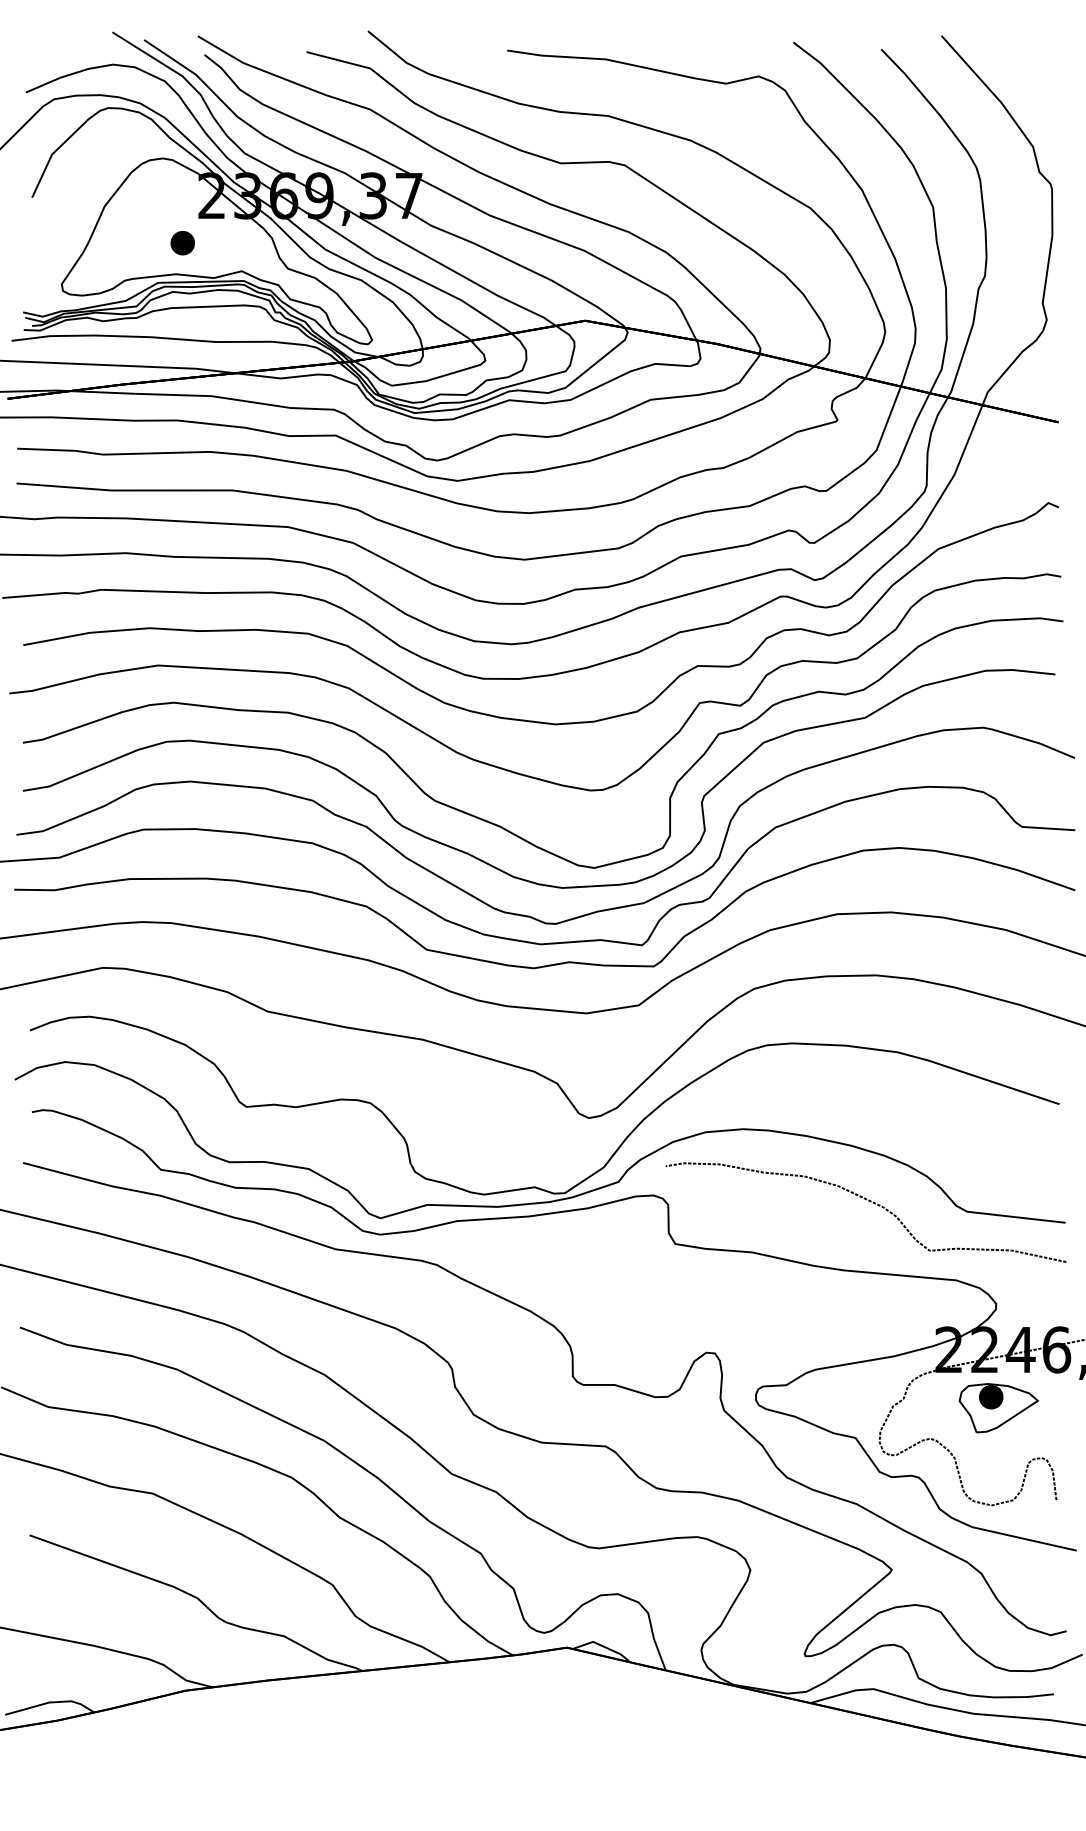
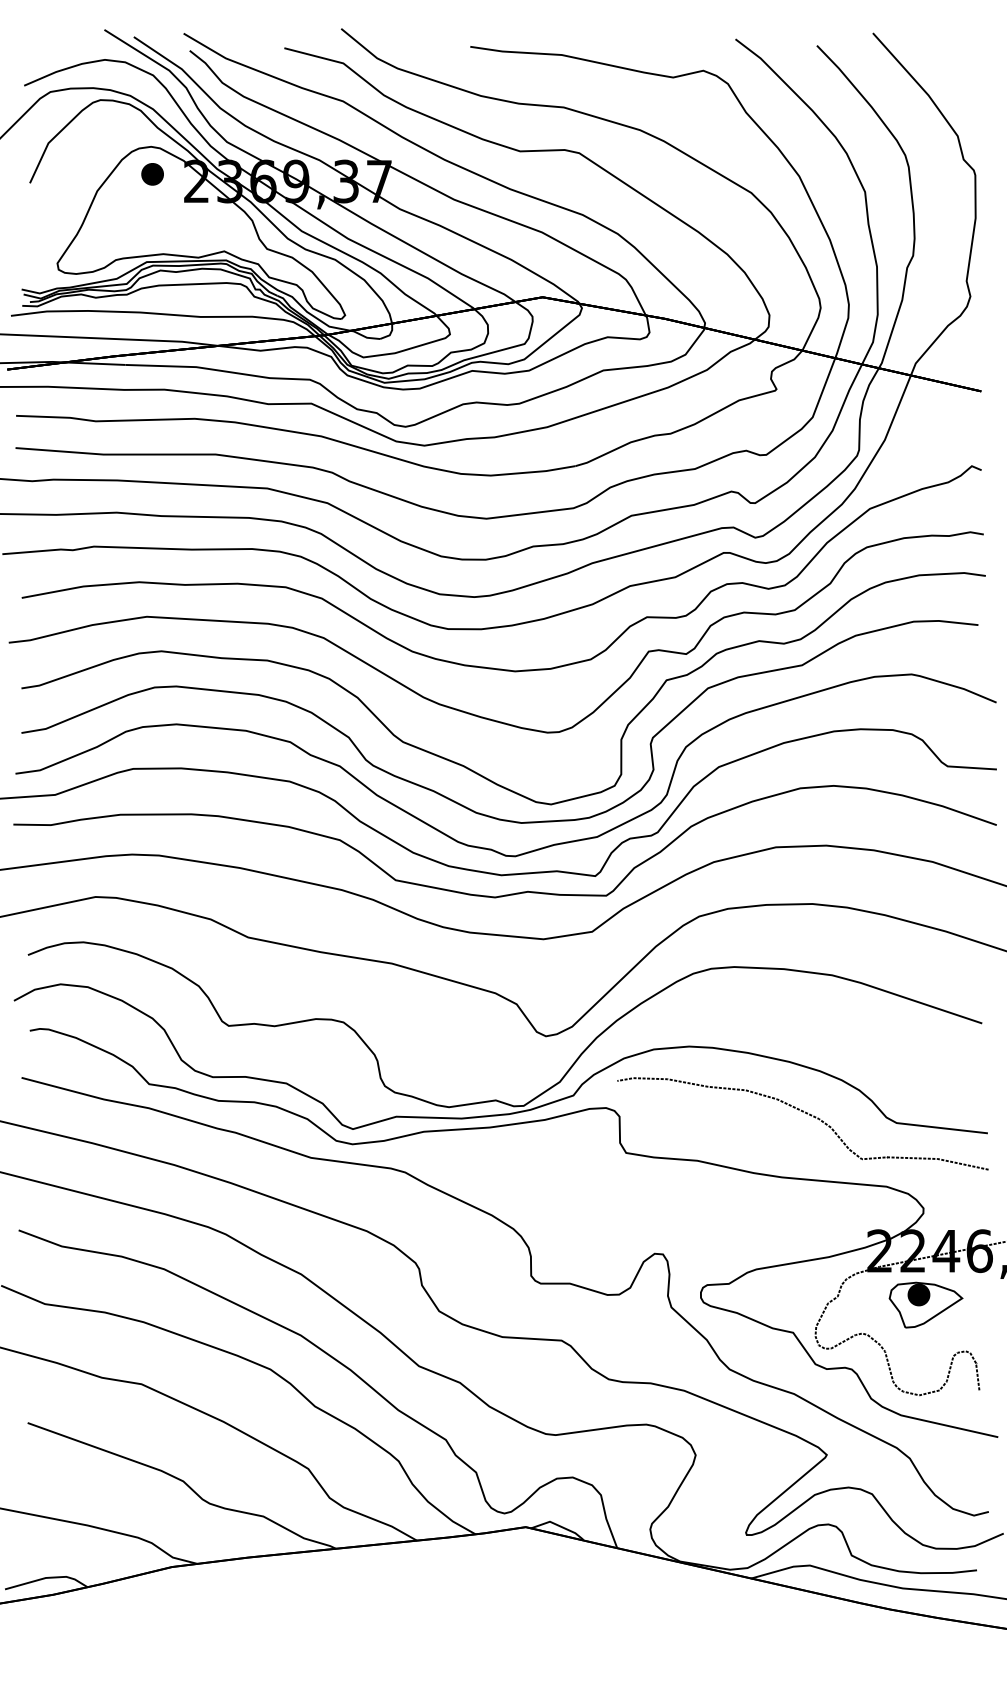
part: (182, 243) -> (152, 174), moved

